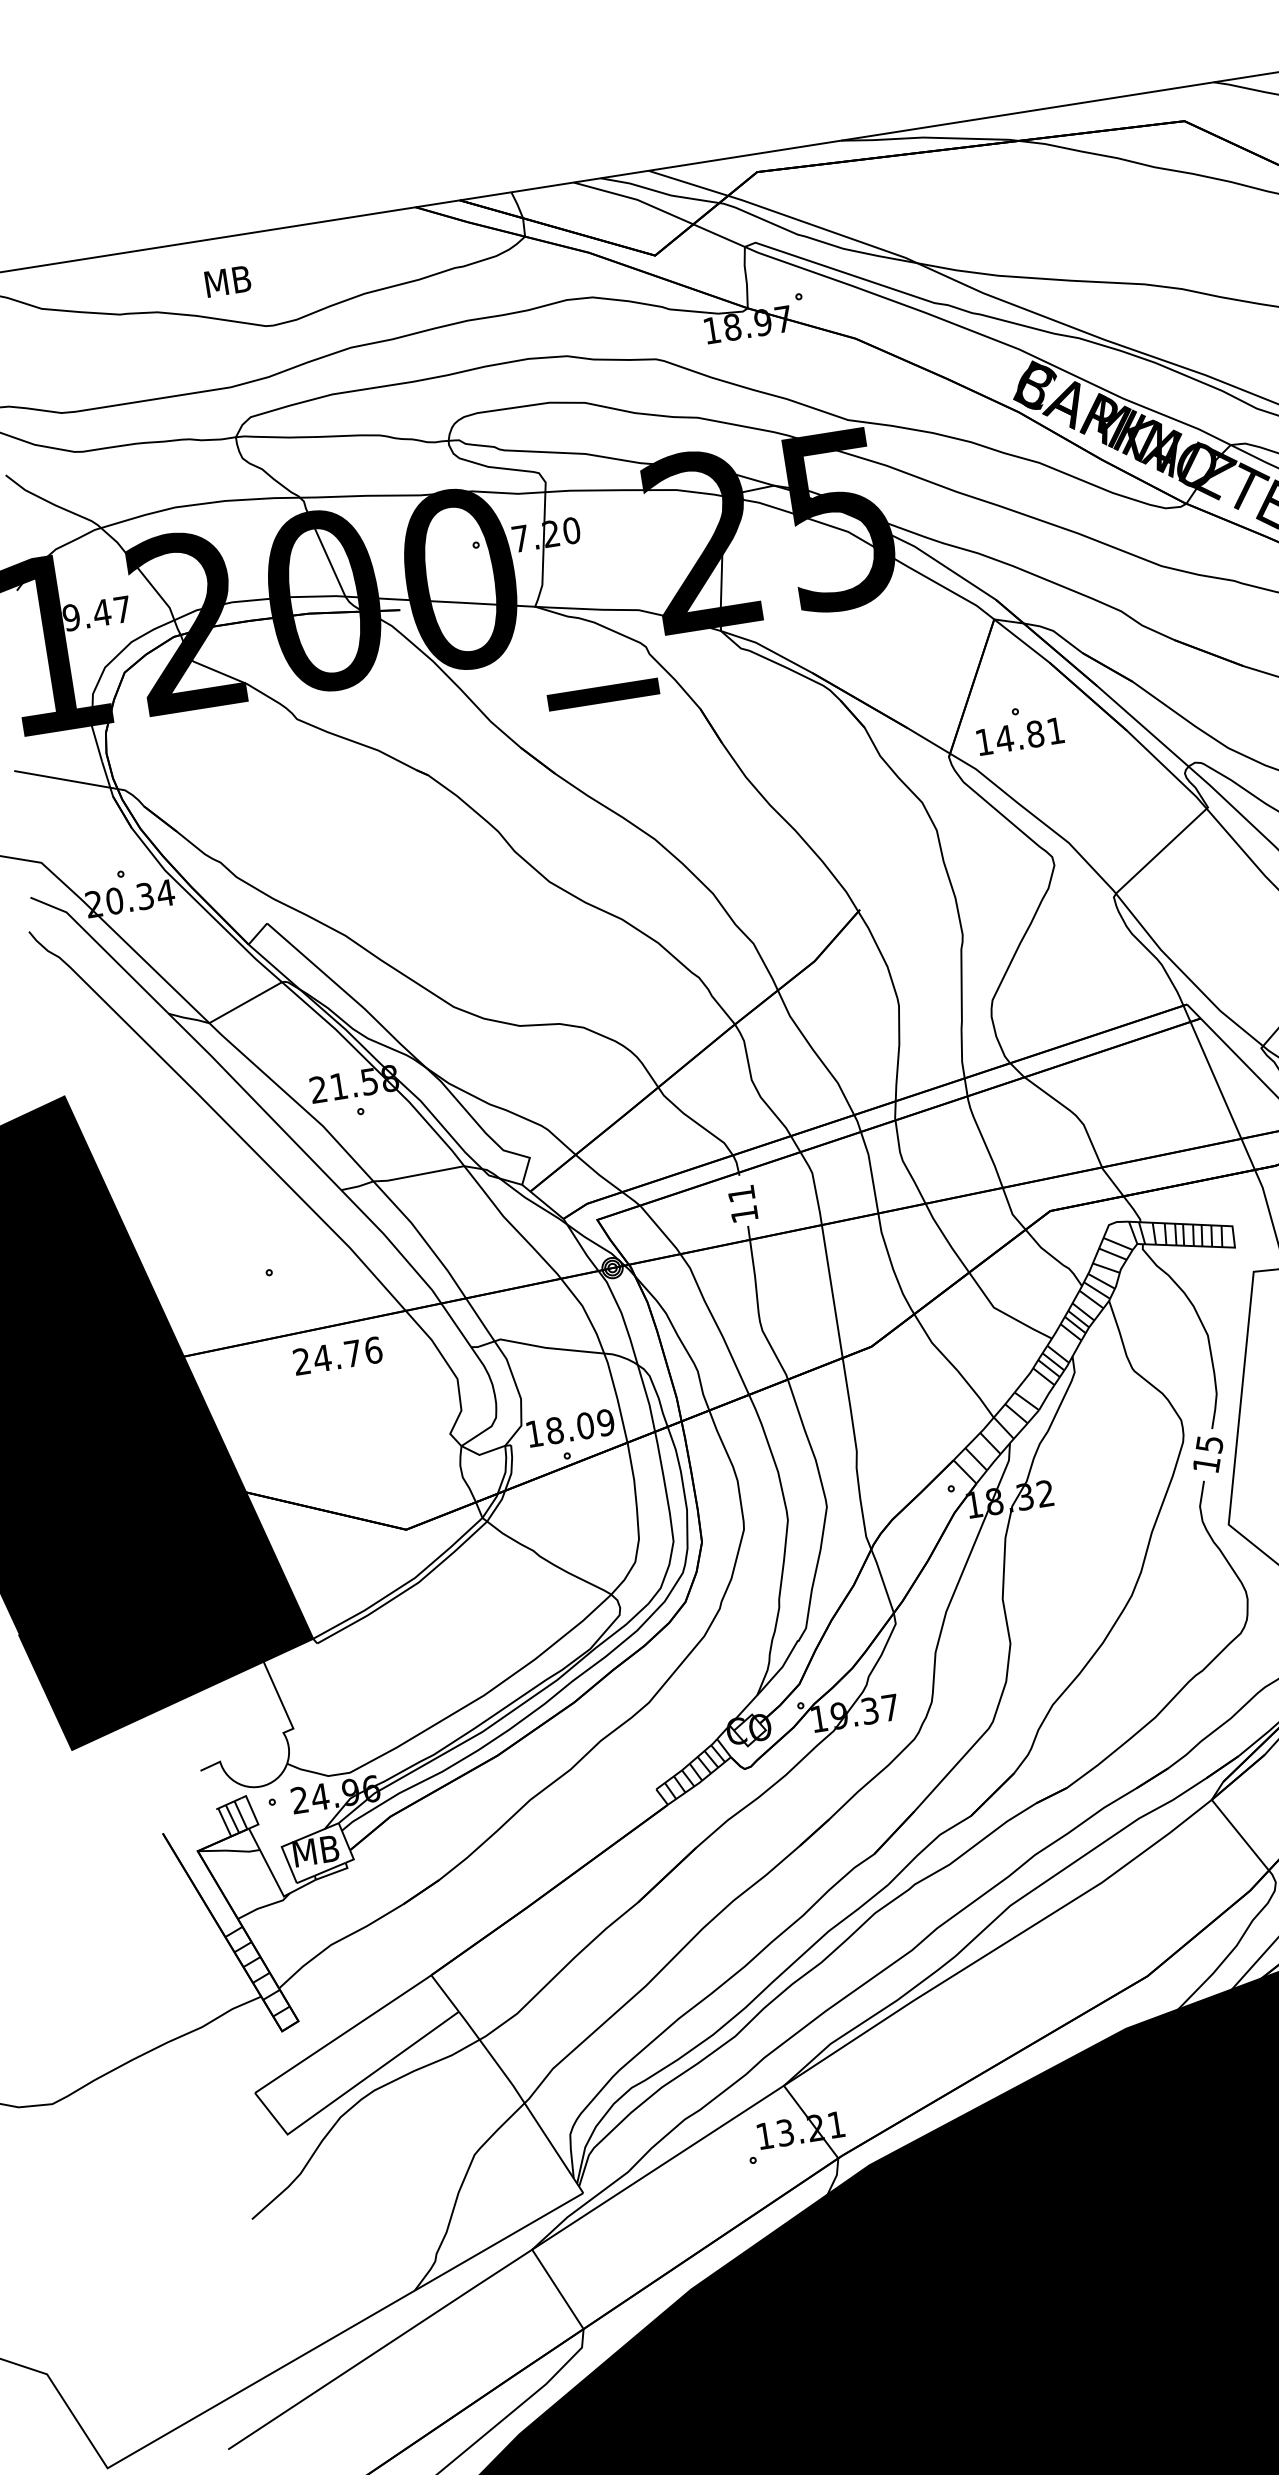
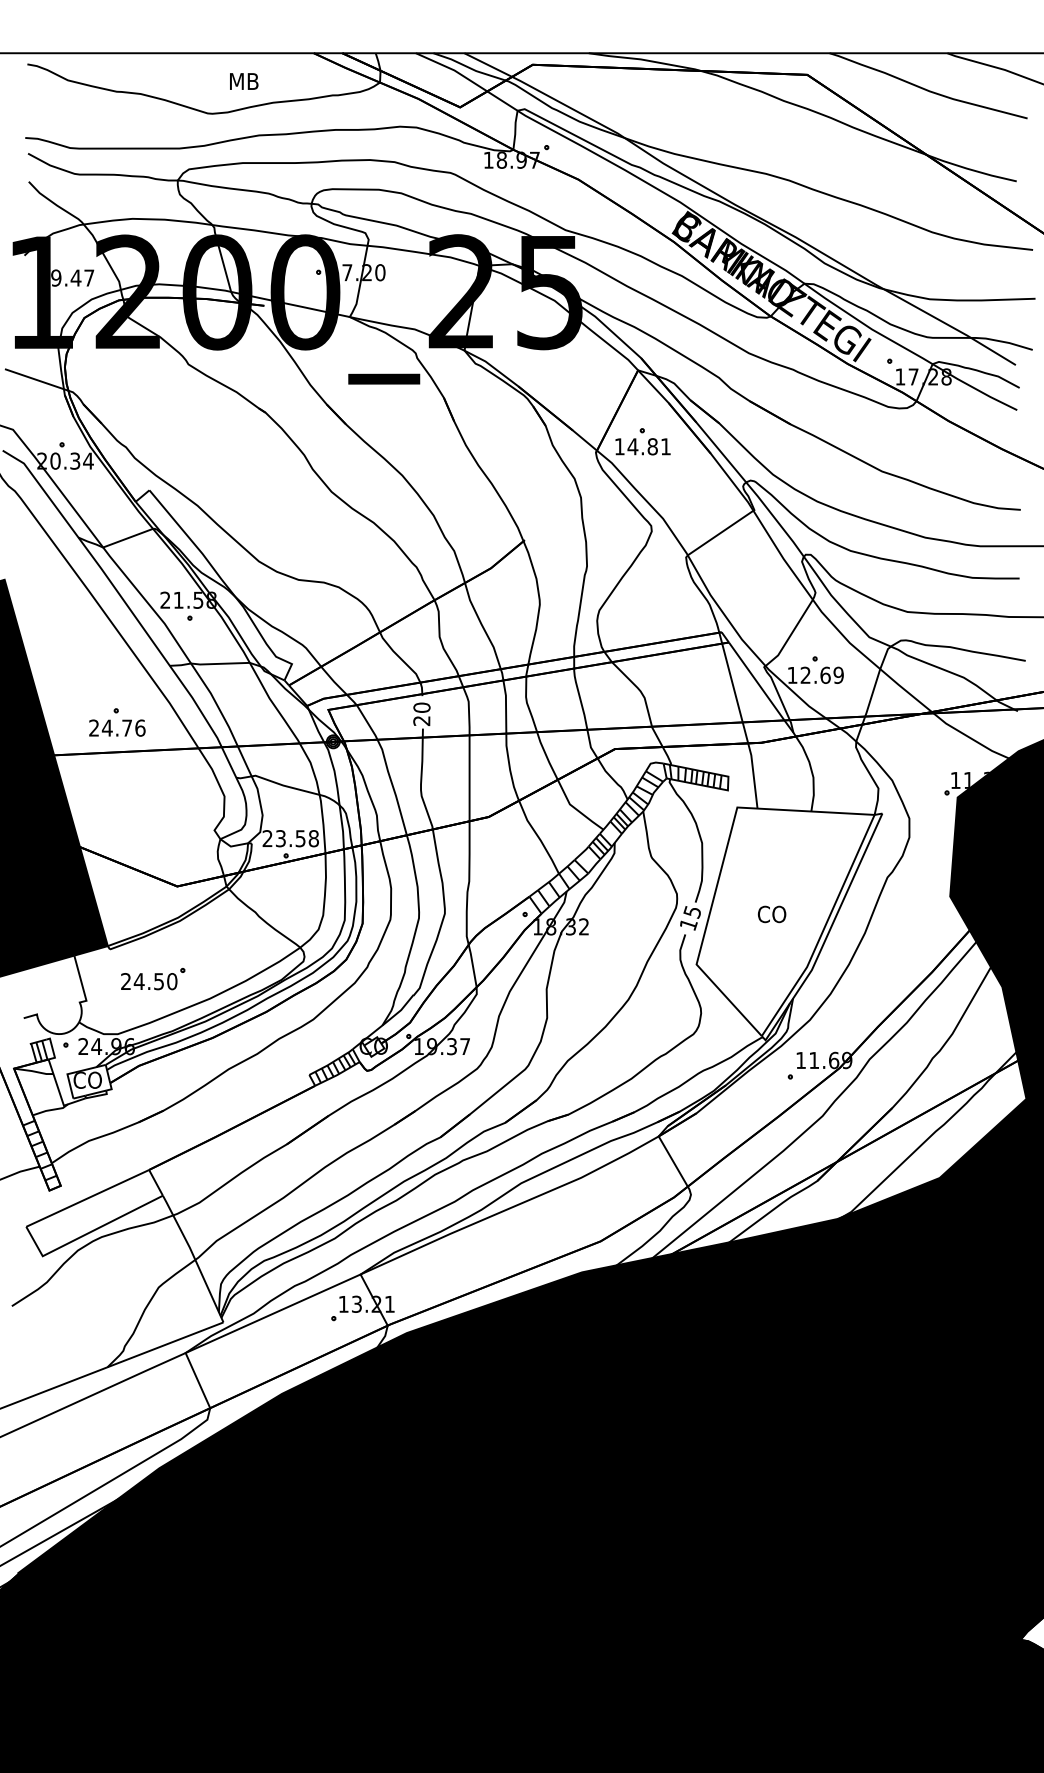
text: (228, 281) -> (244, 81), moved
text: (742, 1204) -> (421, 714), 11 -> 20
text: (337, 1354) -> (117, 727), moved
text: (569, 1428) -> (290, 838), 18.09 -> 23.58
part: (391, 1679) -> (153, 979), added
text: (314, 1850) -> (87, 1079), MB -> CO

